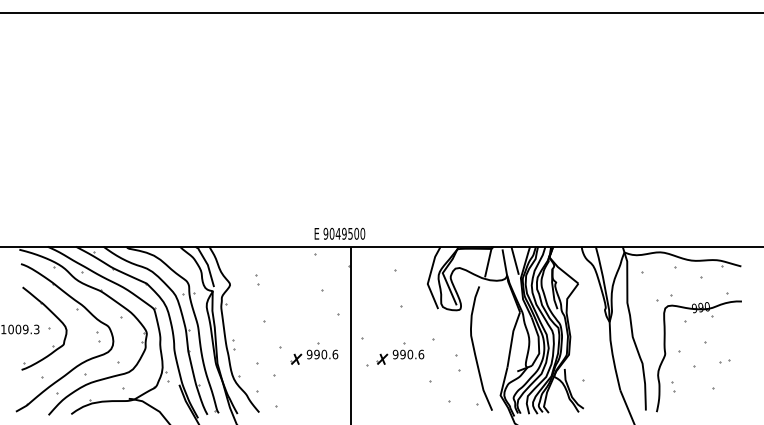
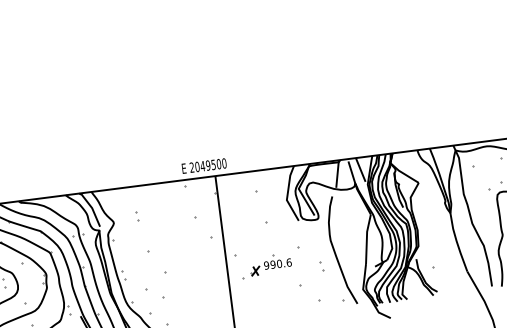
text: (325, 233) -> (191, 167), 9049500 -> 2049500
part: (314, 353) -> (195, 273), removed
part: (457, 362) -> (321, 265), size x0.62

